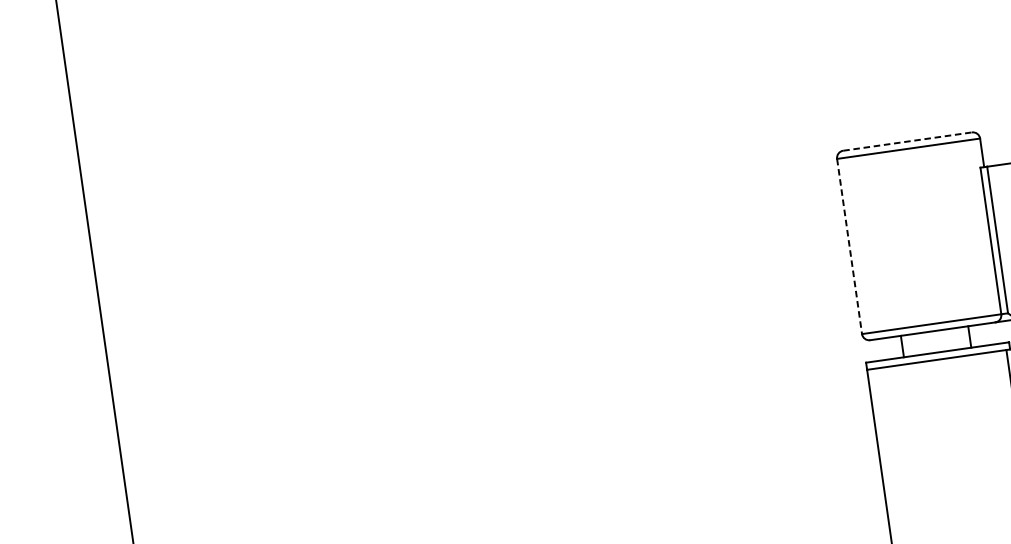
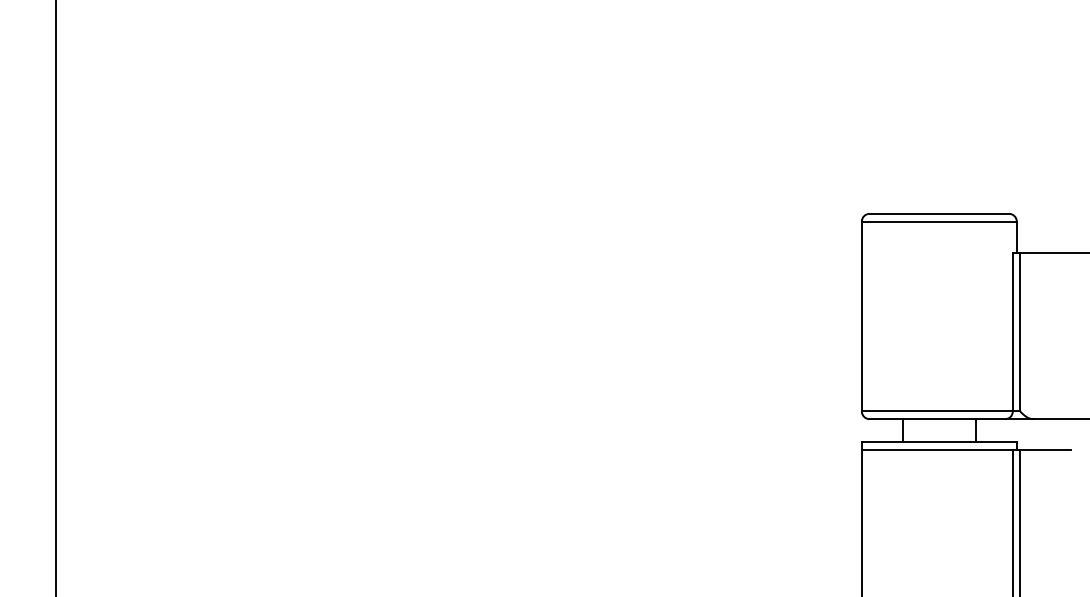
line: (907, 141) -> (939, 213), dashed -> solid
line: (849, 246) -> (861, 316), dashed -> solid

